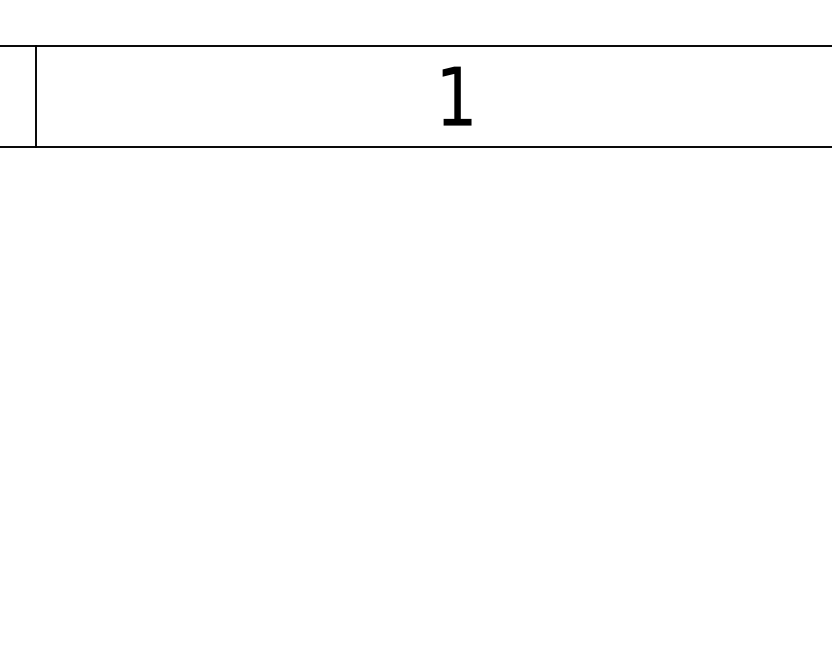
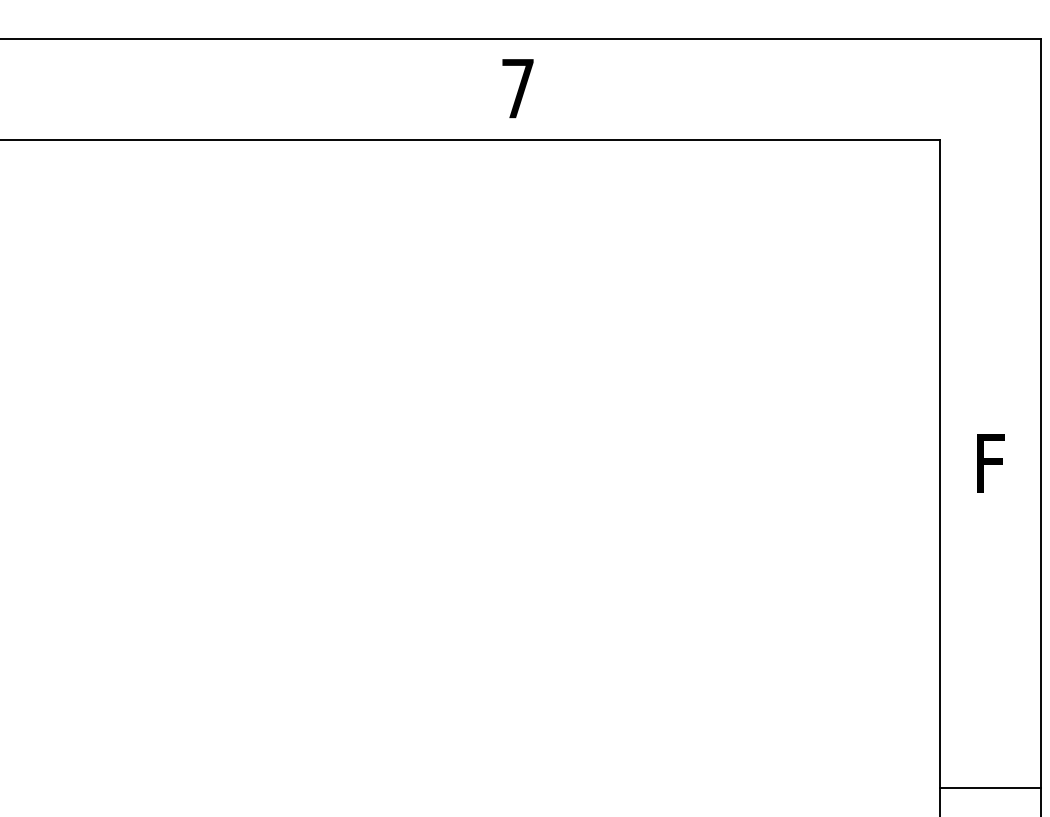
line: (35, 95) -> (97, 88), removed
text: (455, 95) -> (517, 88), 1 -> 7

